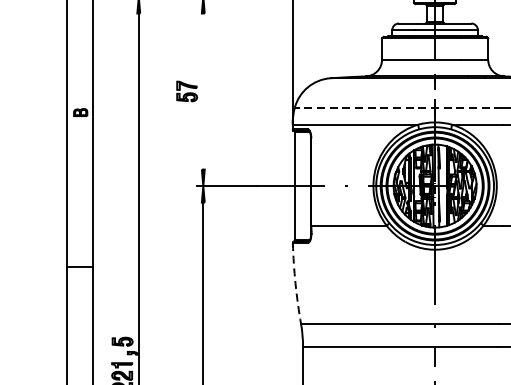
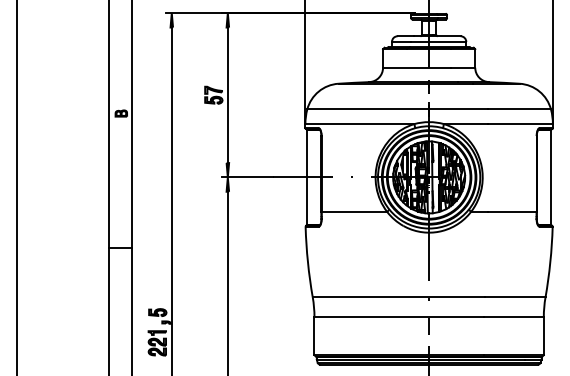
line: (202, 91) -> (227, 95), added
line: (397, 107) -> (396, 109), dashed -> solid
arc: (295, 284) -> (307, 262), dashed -> solid

